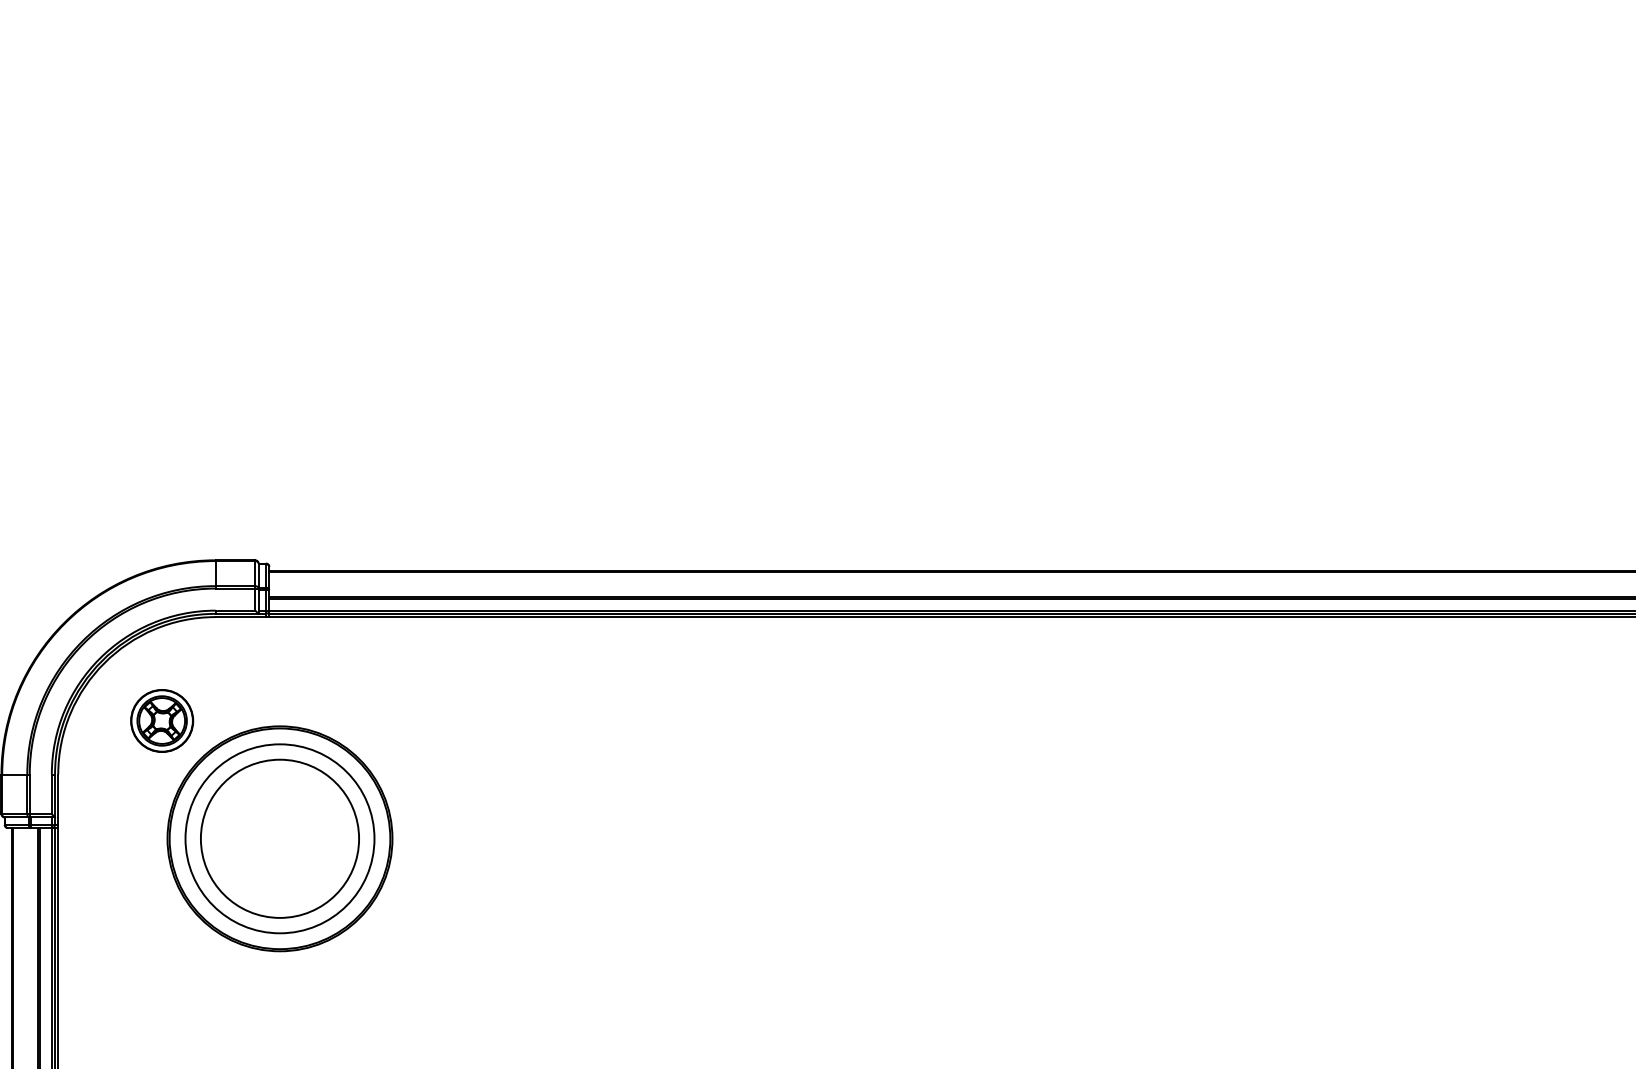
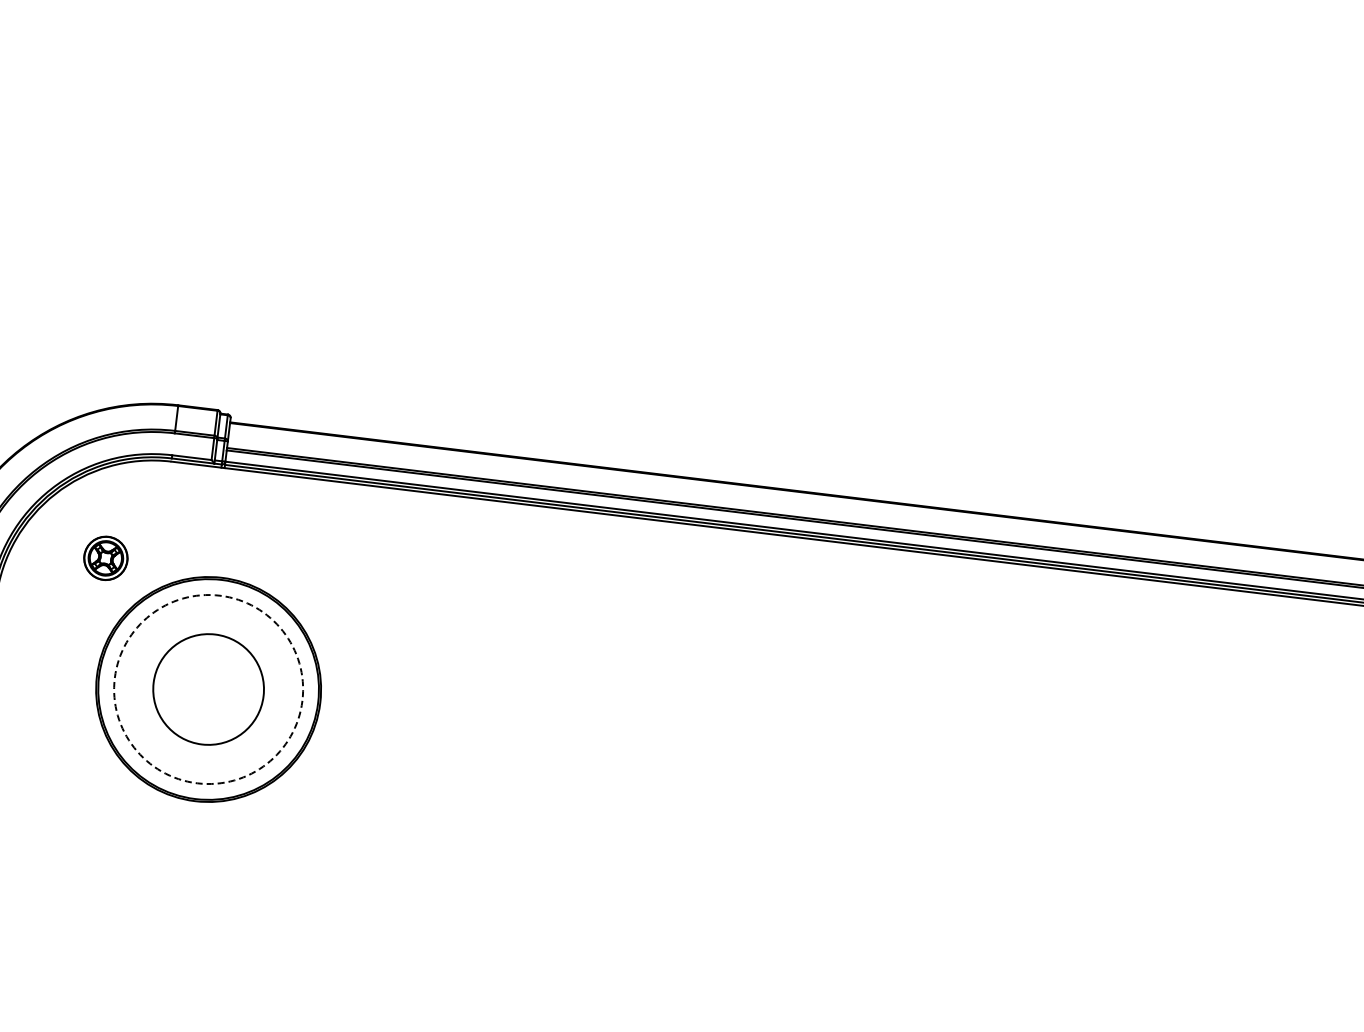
part: (162, 720) -> (106, 557), size x0.7
circle: (279, 838) -> (208, 689), size x0.7
circle: (279, 838) -> (208, 689), solid -> dashed

